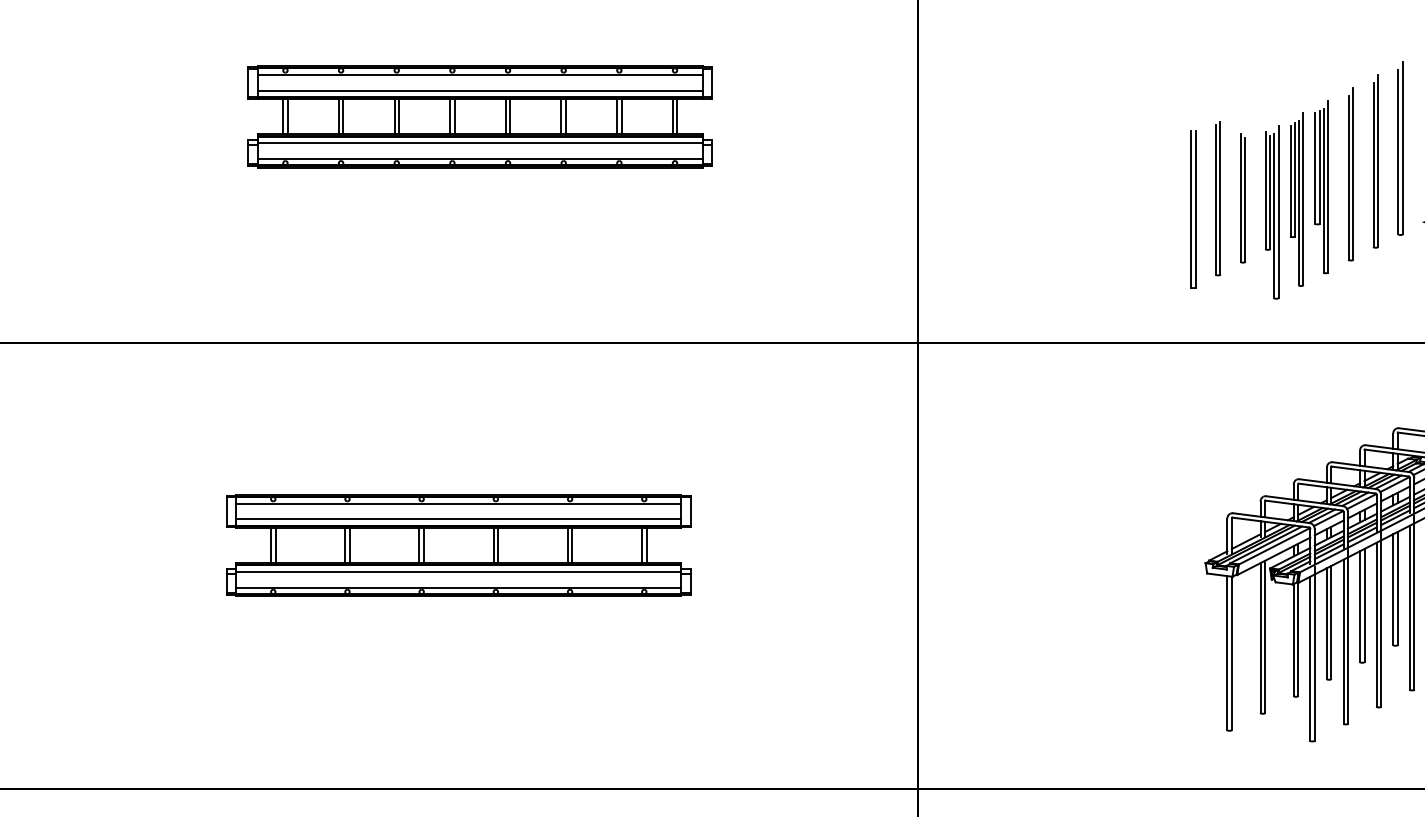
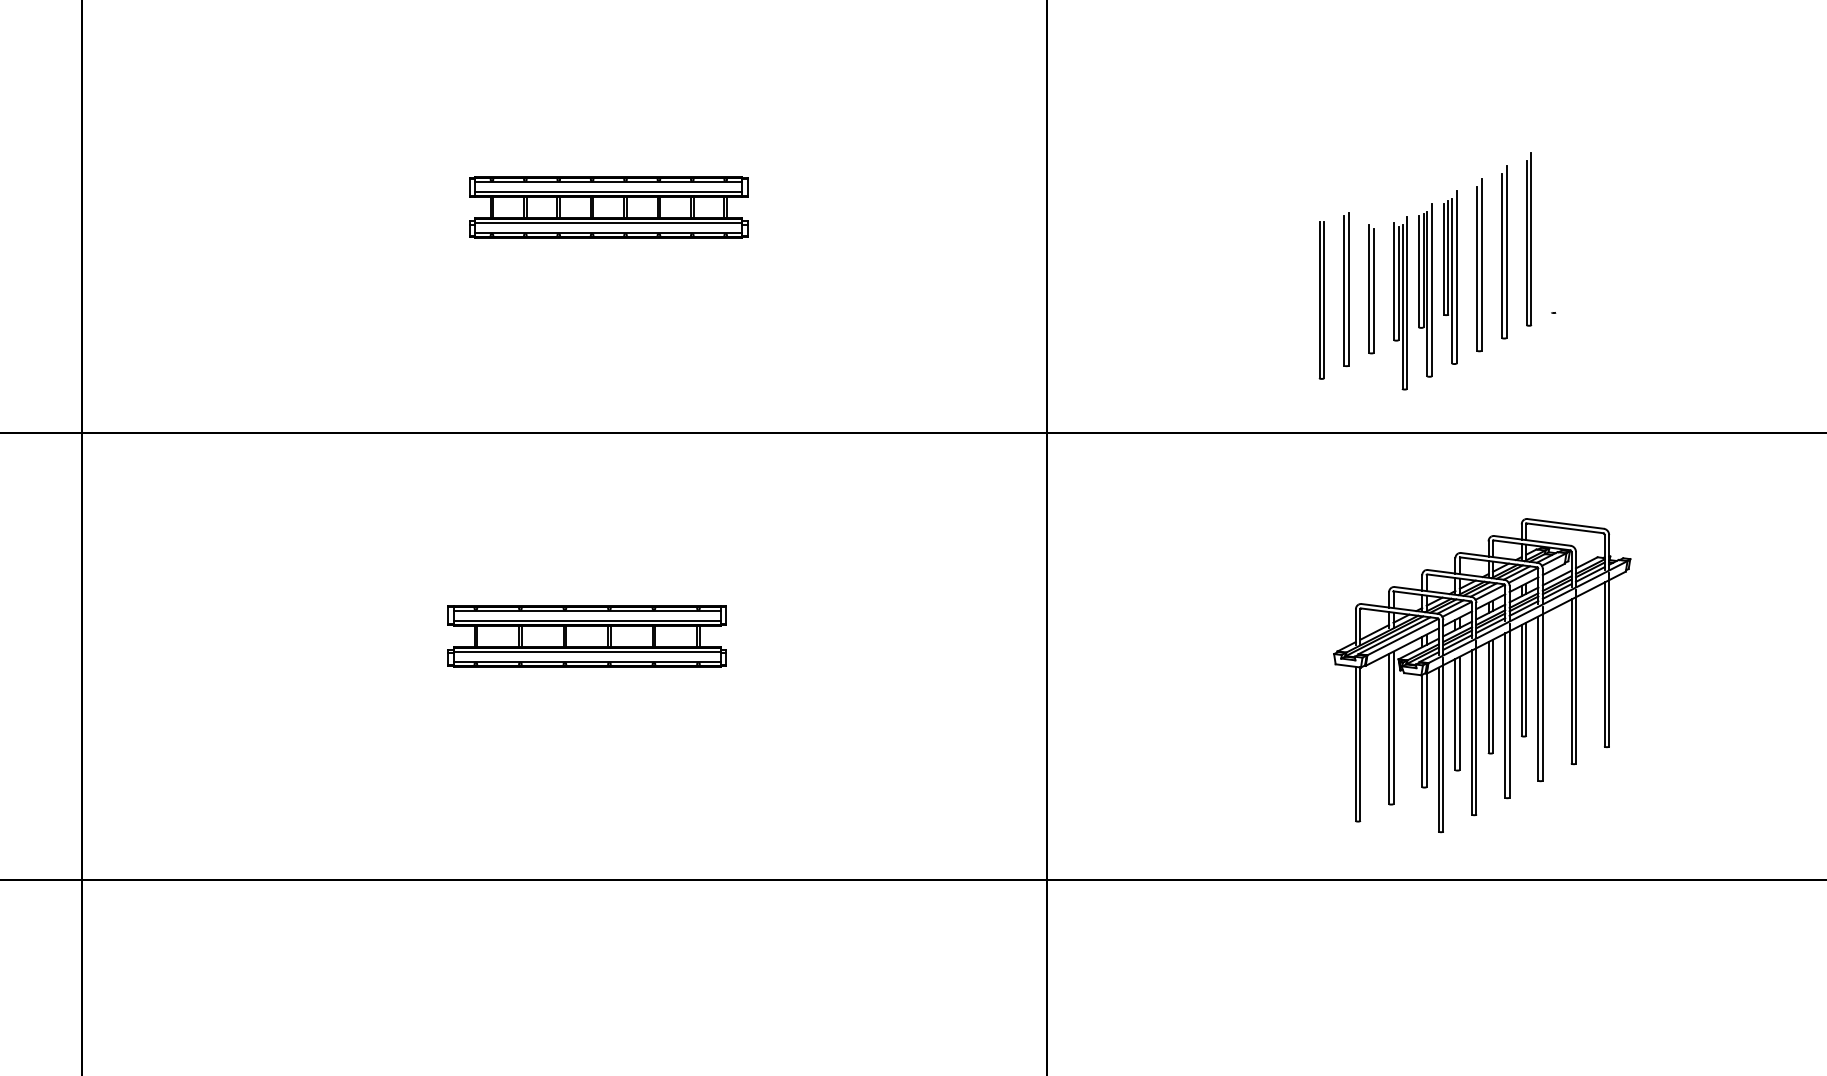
part: (480, 116) -> (608, 207), size x0.6
part: (458, 545) -> (586, 636), size x0.6

